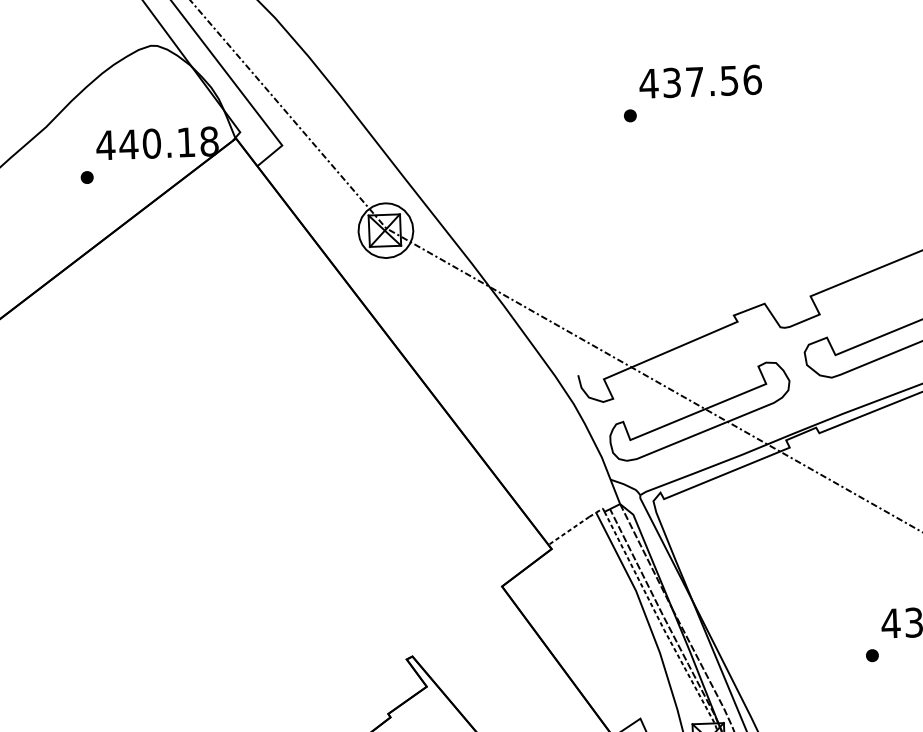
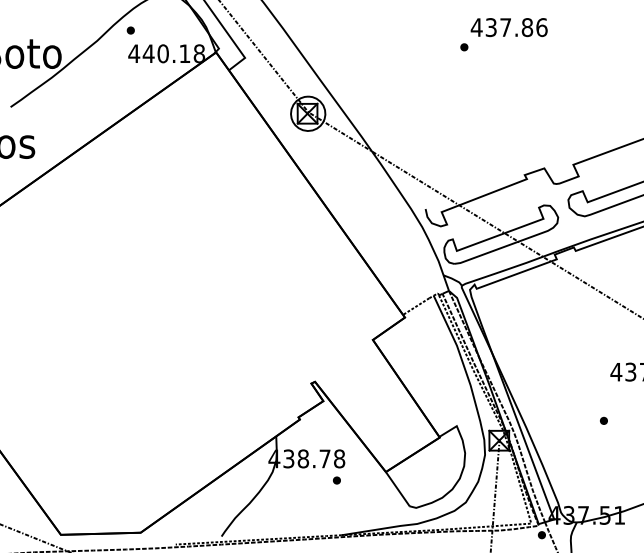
text: (729, 80) -> (527, 27), 437.56 -> 437.86
part: (86, 177) -> (130, 30), moved
part: (871, 655) -> (603, 420), moved

